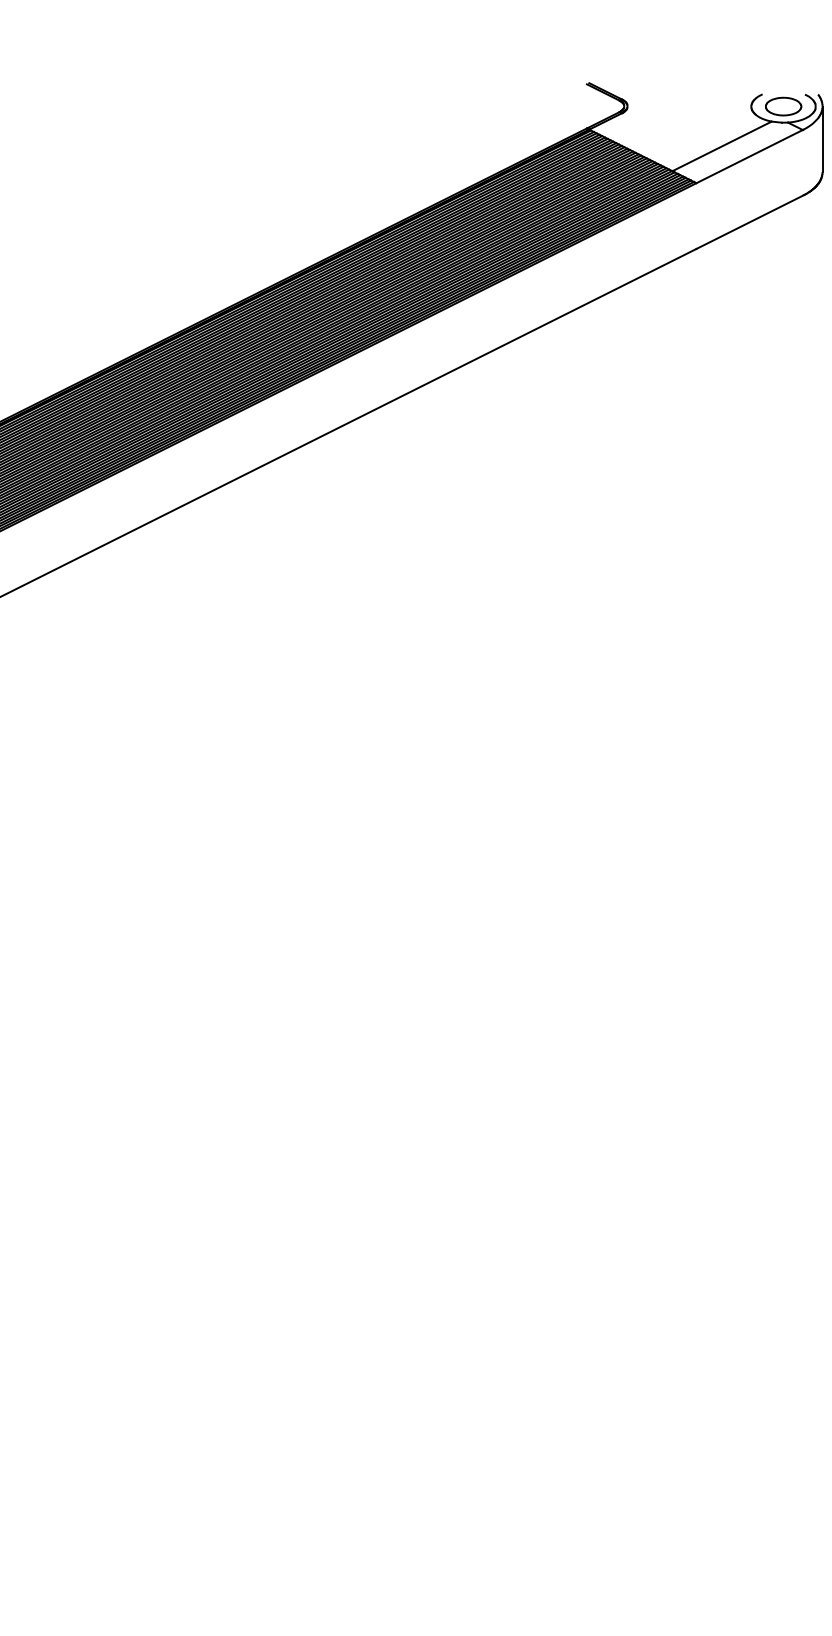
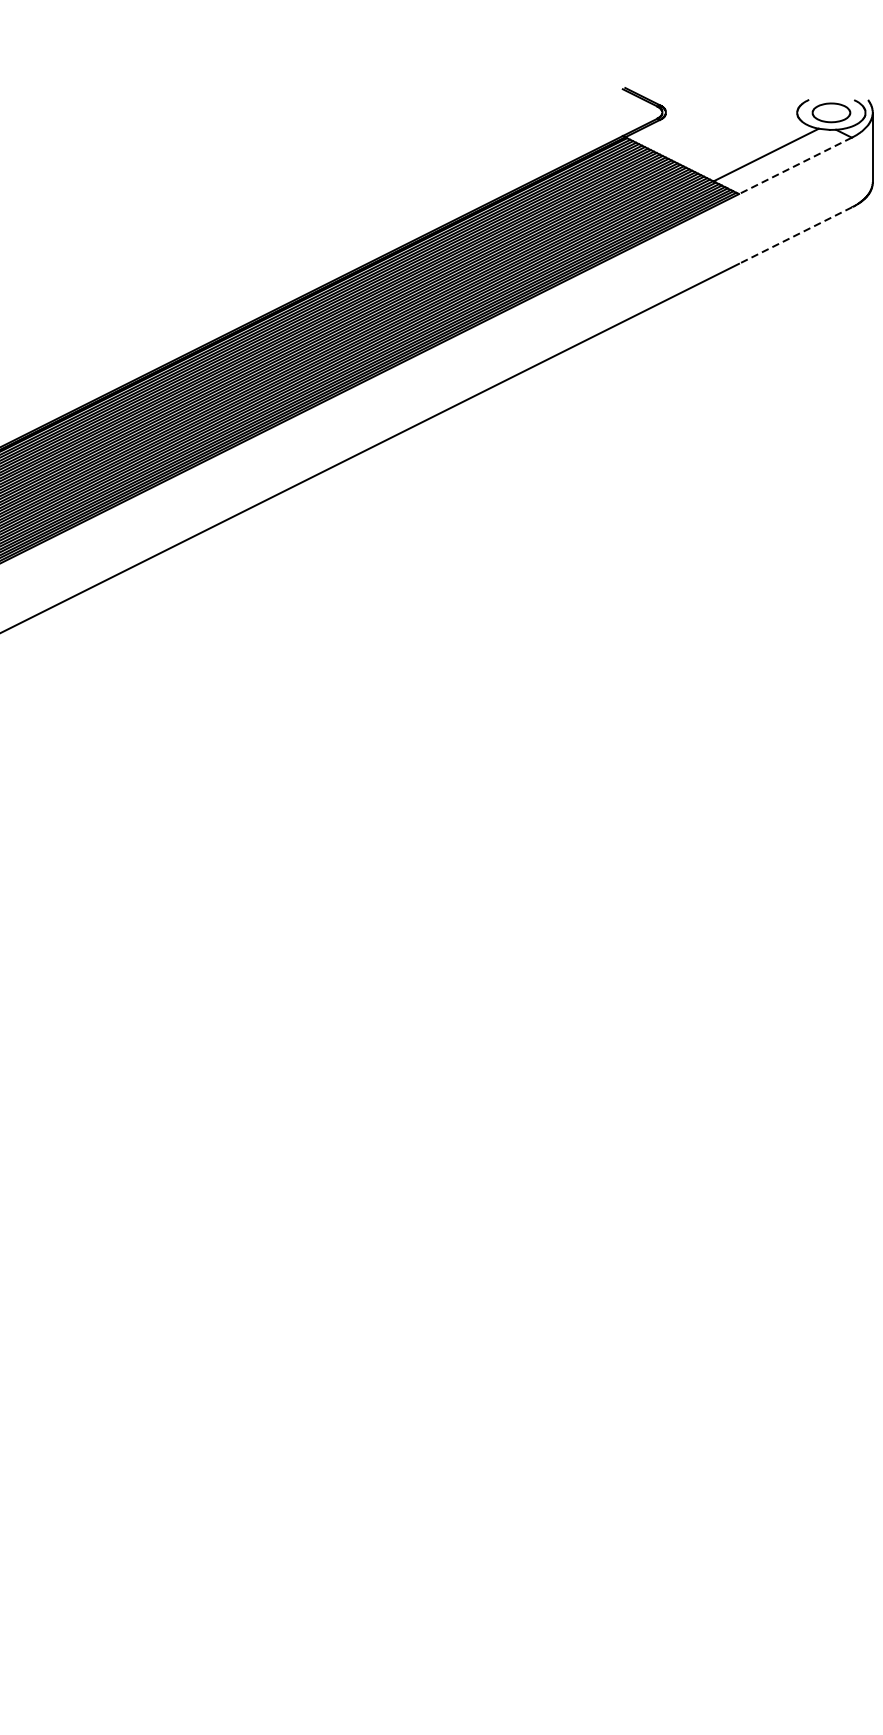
line: (749, 156) -> (795, 165), solid -> dashed
line: (749, 222) -> (795, 235), solid -> dashed

